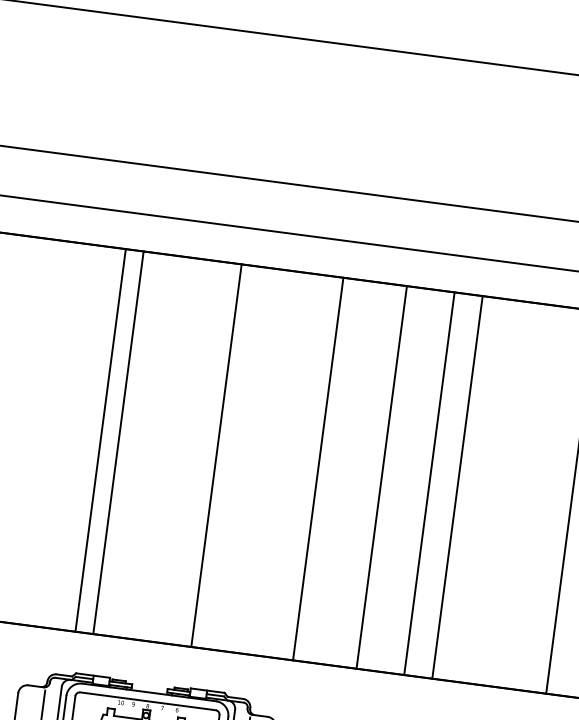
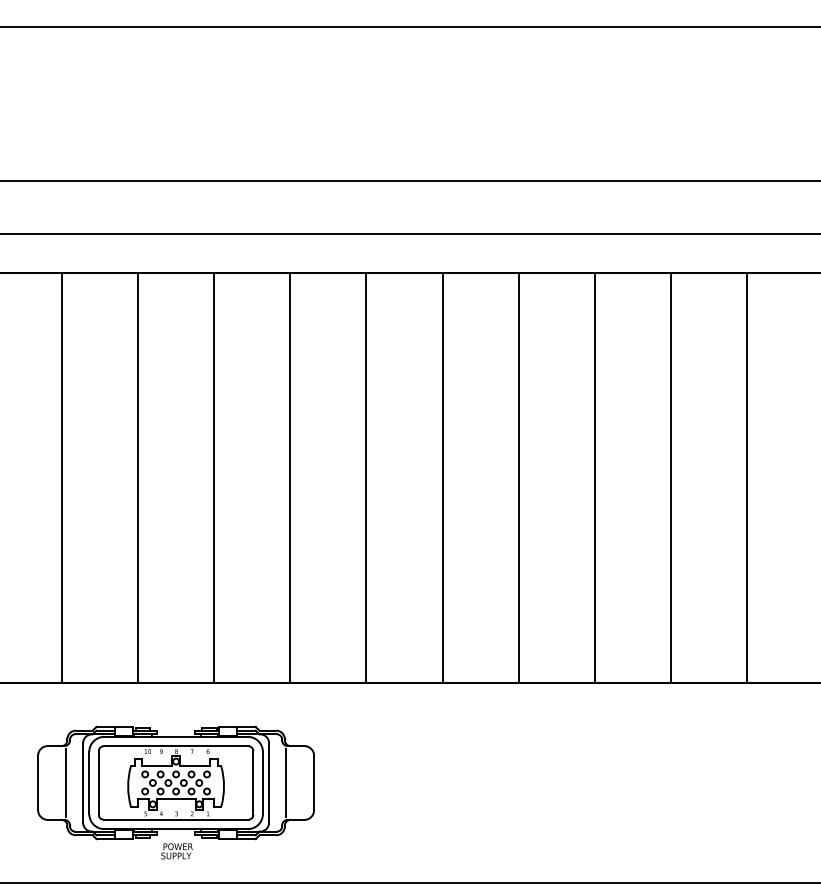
line: (100, 439) -> (61, 477), moved
line: (118, 442) -> (138, 477), moved
line: (318, 468) -> (290, 477), moved
line: (381, 477) -> (366, 477), moved
line: (457, 487) -> (518, 477), moved

